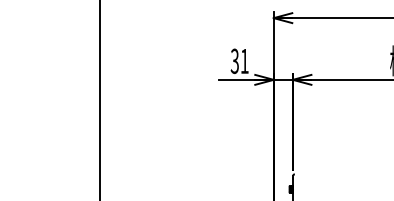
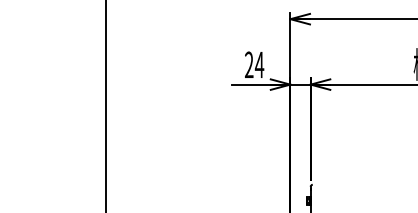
text: (239, 61) -> (254, 65), 31 -> 24

